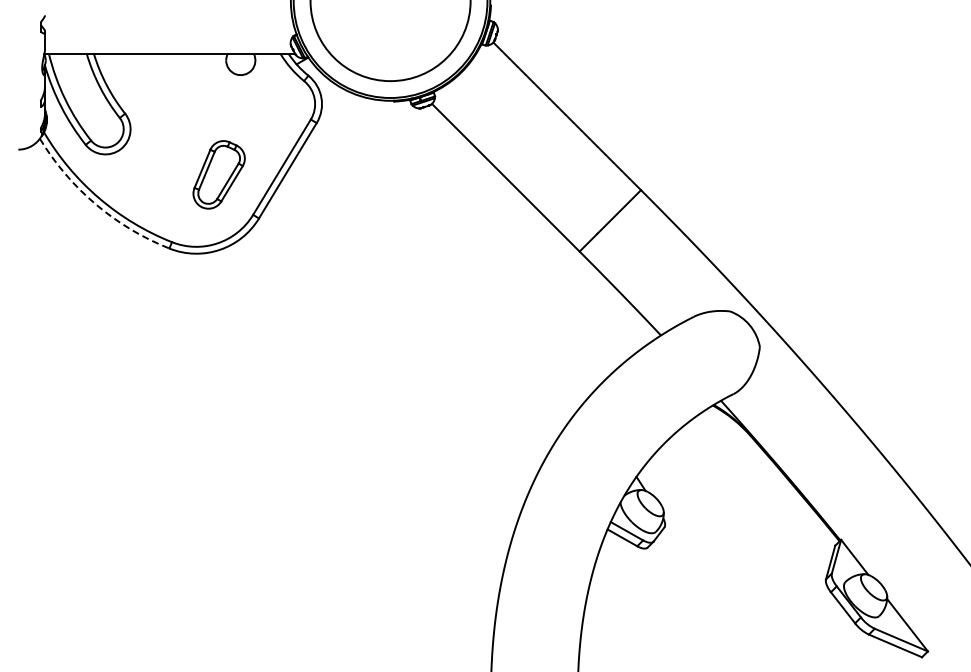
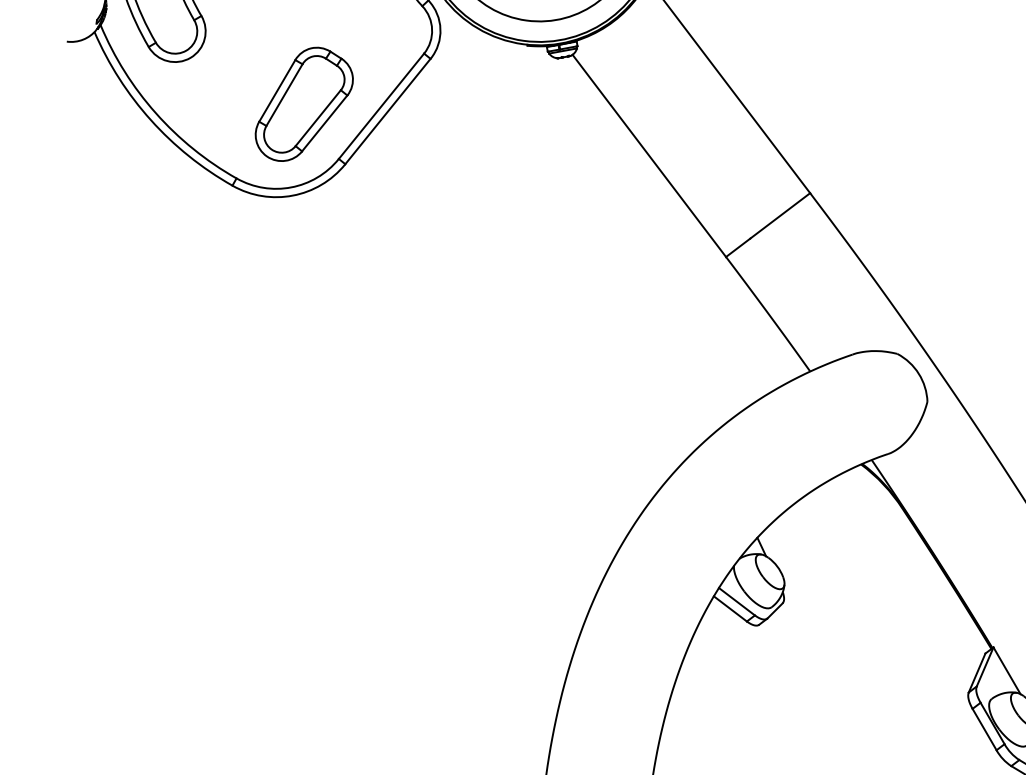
part: (218, 174) -> (303, 104), size x1.43
arc: (95, 204) -> (150, 120), dashed -> solid

